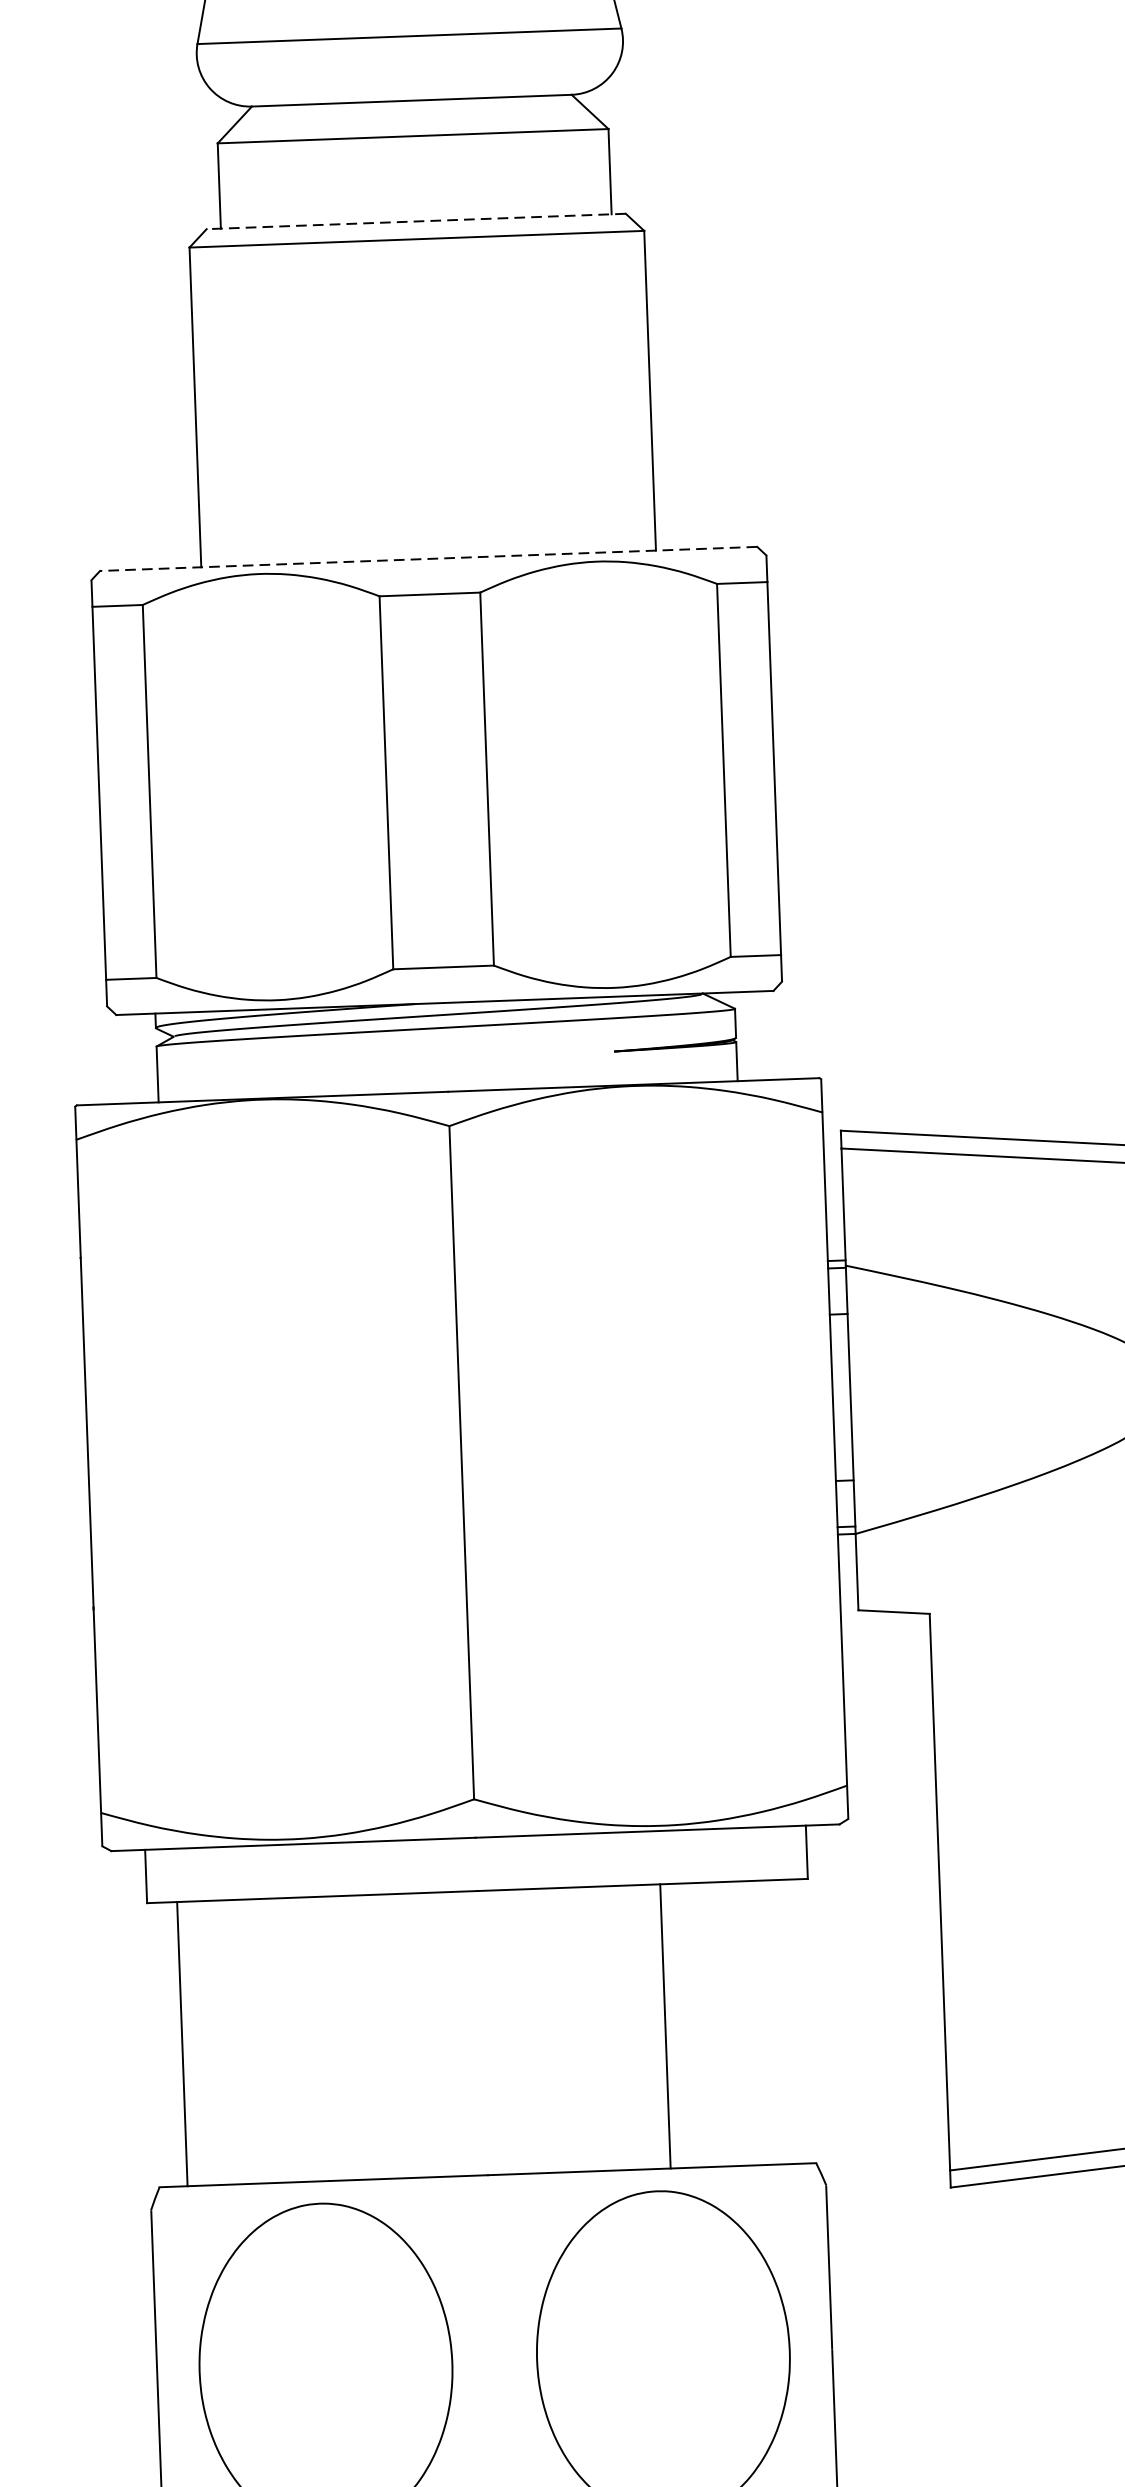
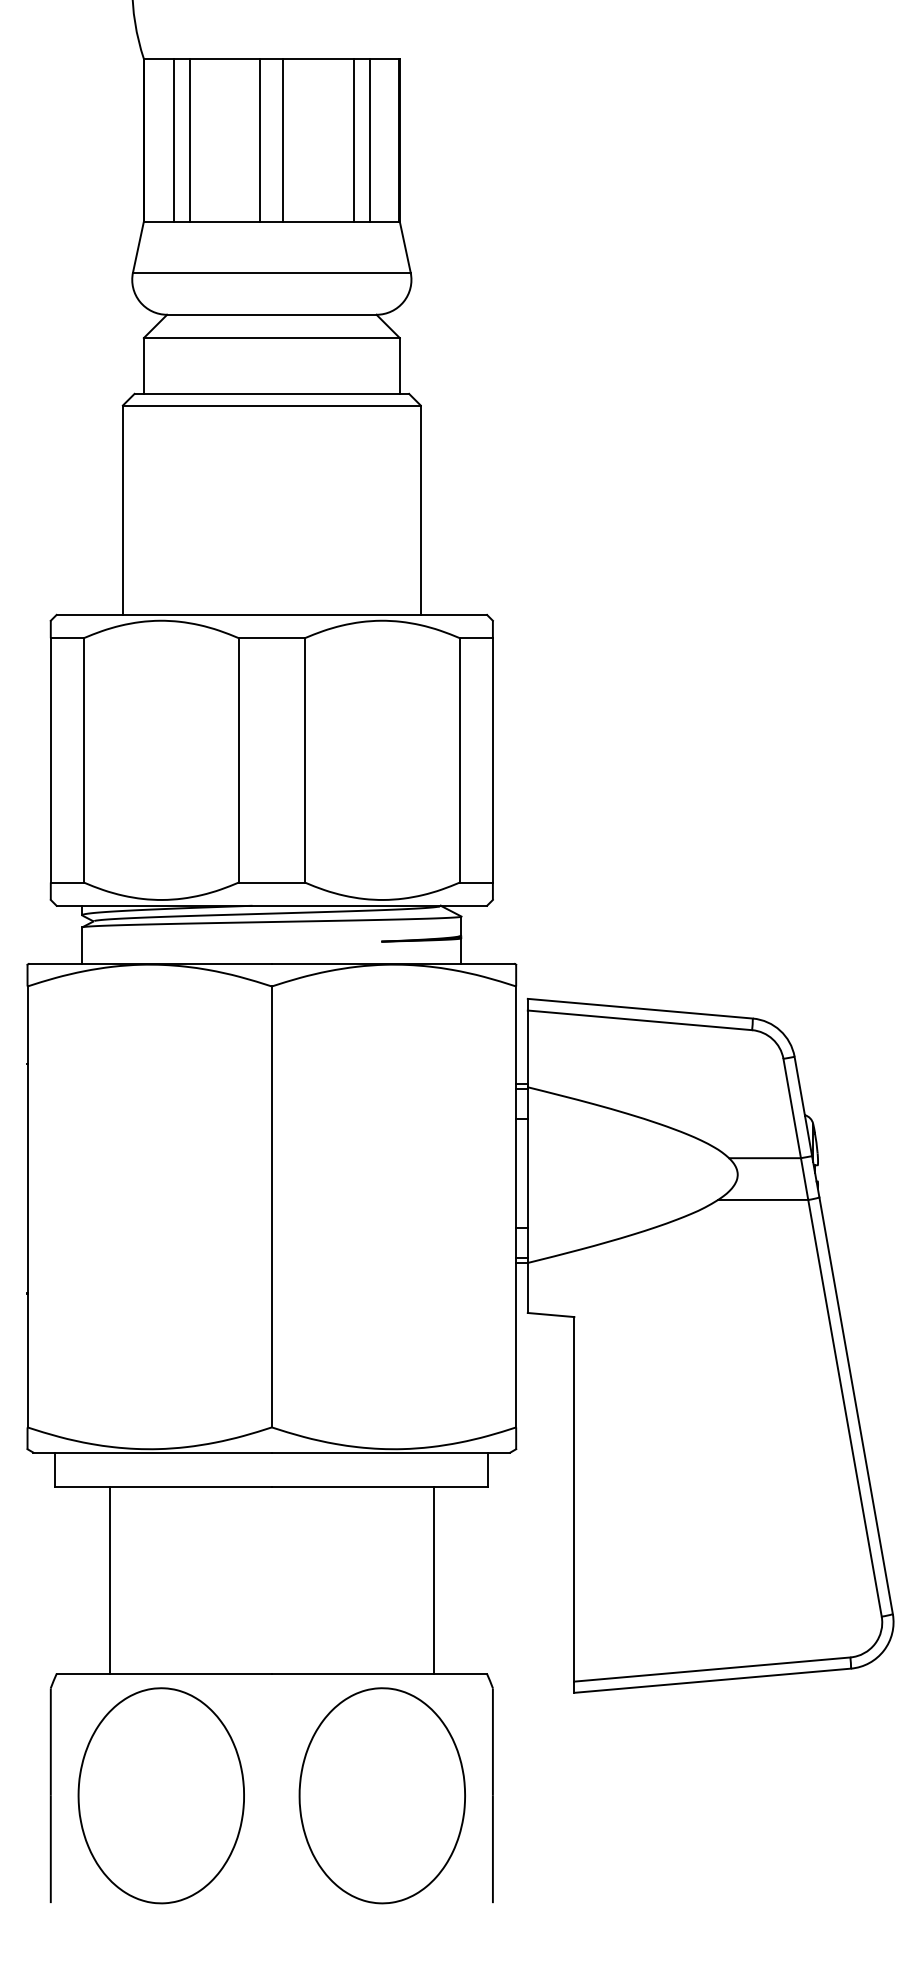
line: (415, 220) -> (271, 393), dashed -> solid
line: (428, 558) -> (271, 614), dashed -> solid
line: (665, 2026) -> (433, 1580), moved
line: (182, 2044) -> (110, 1580), moved

